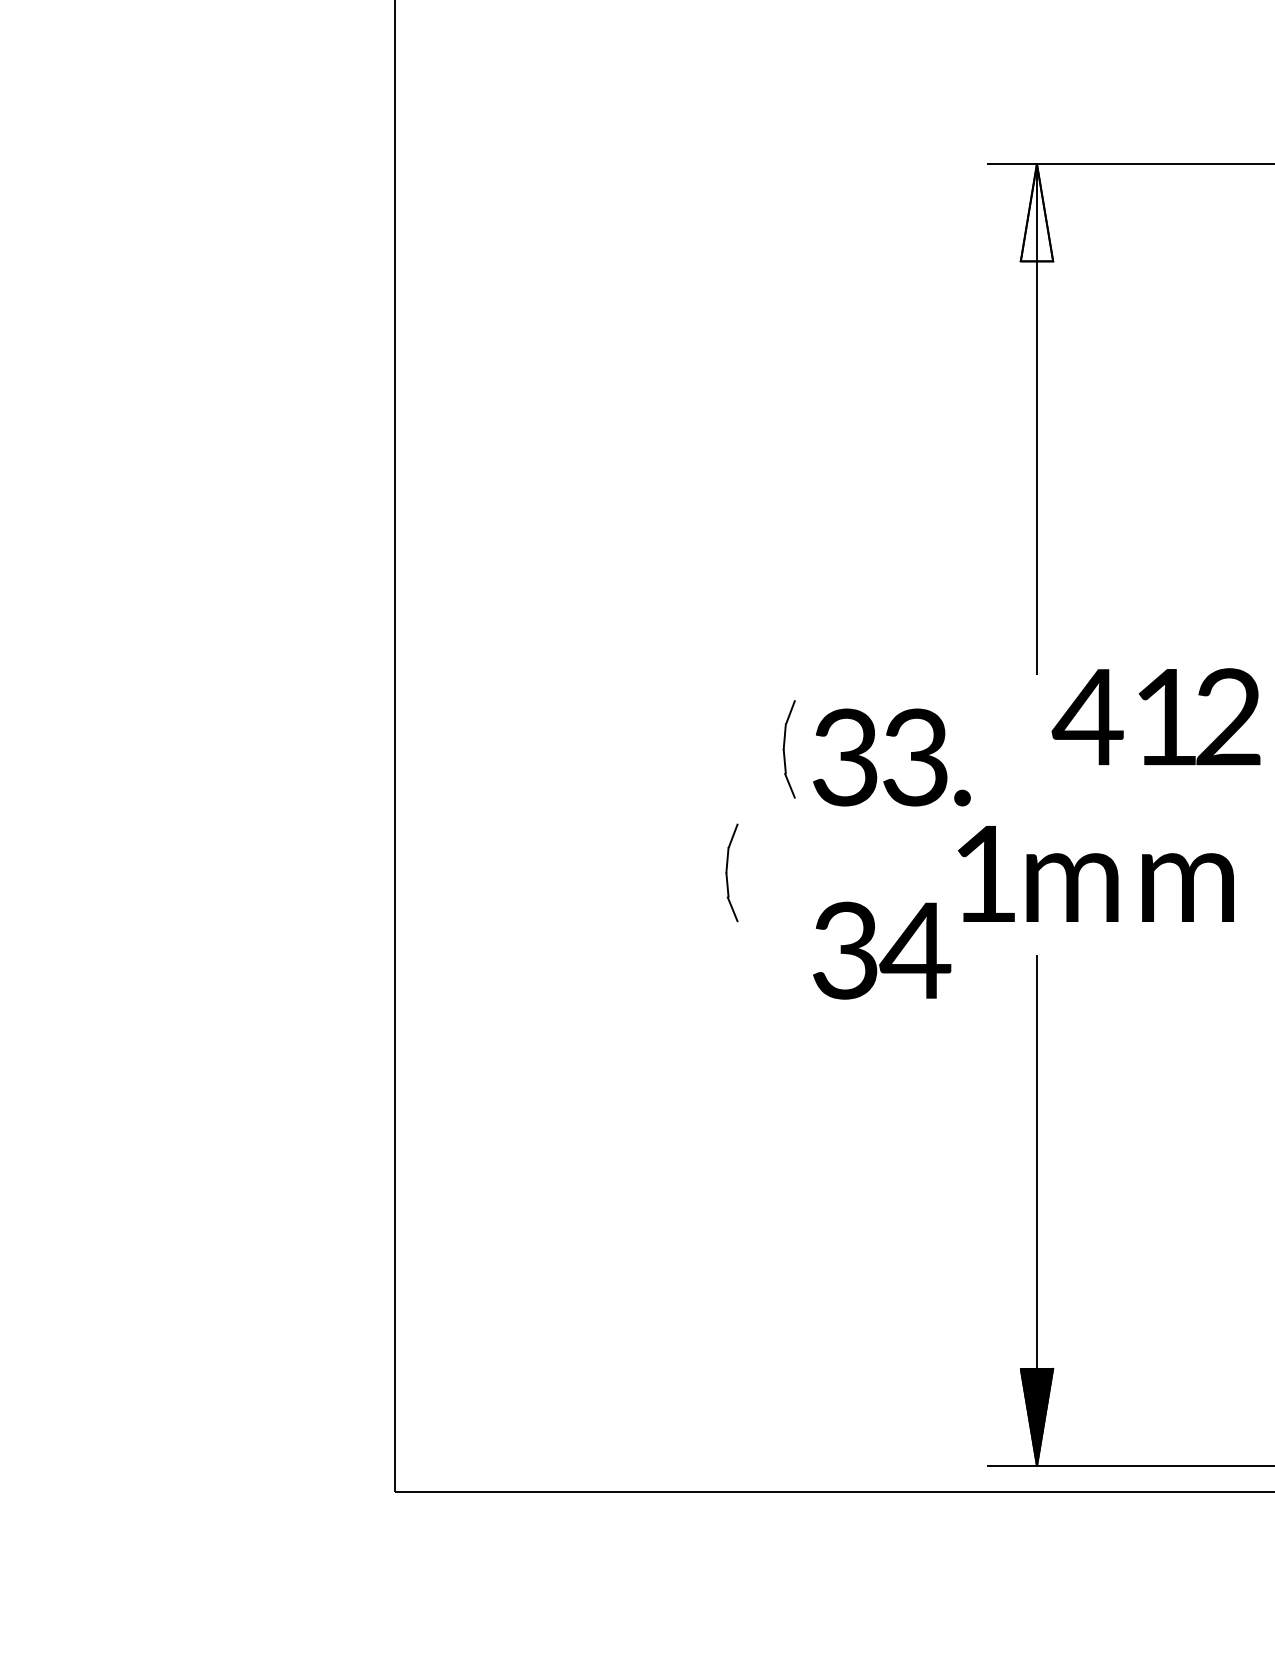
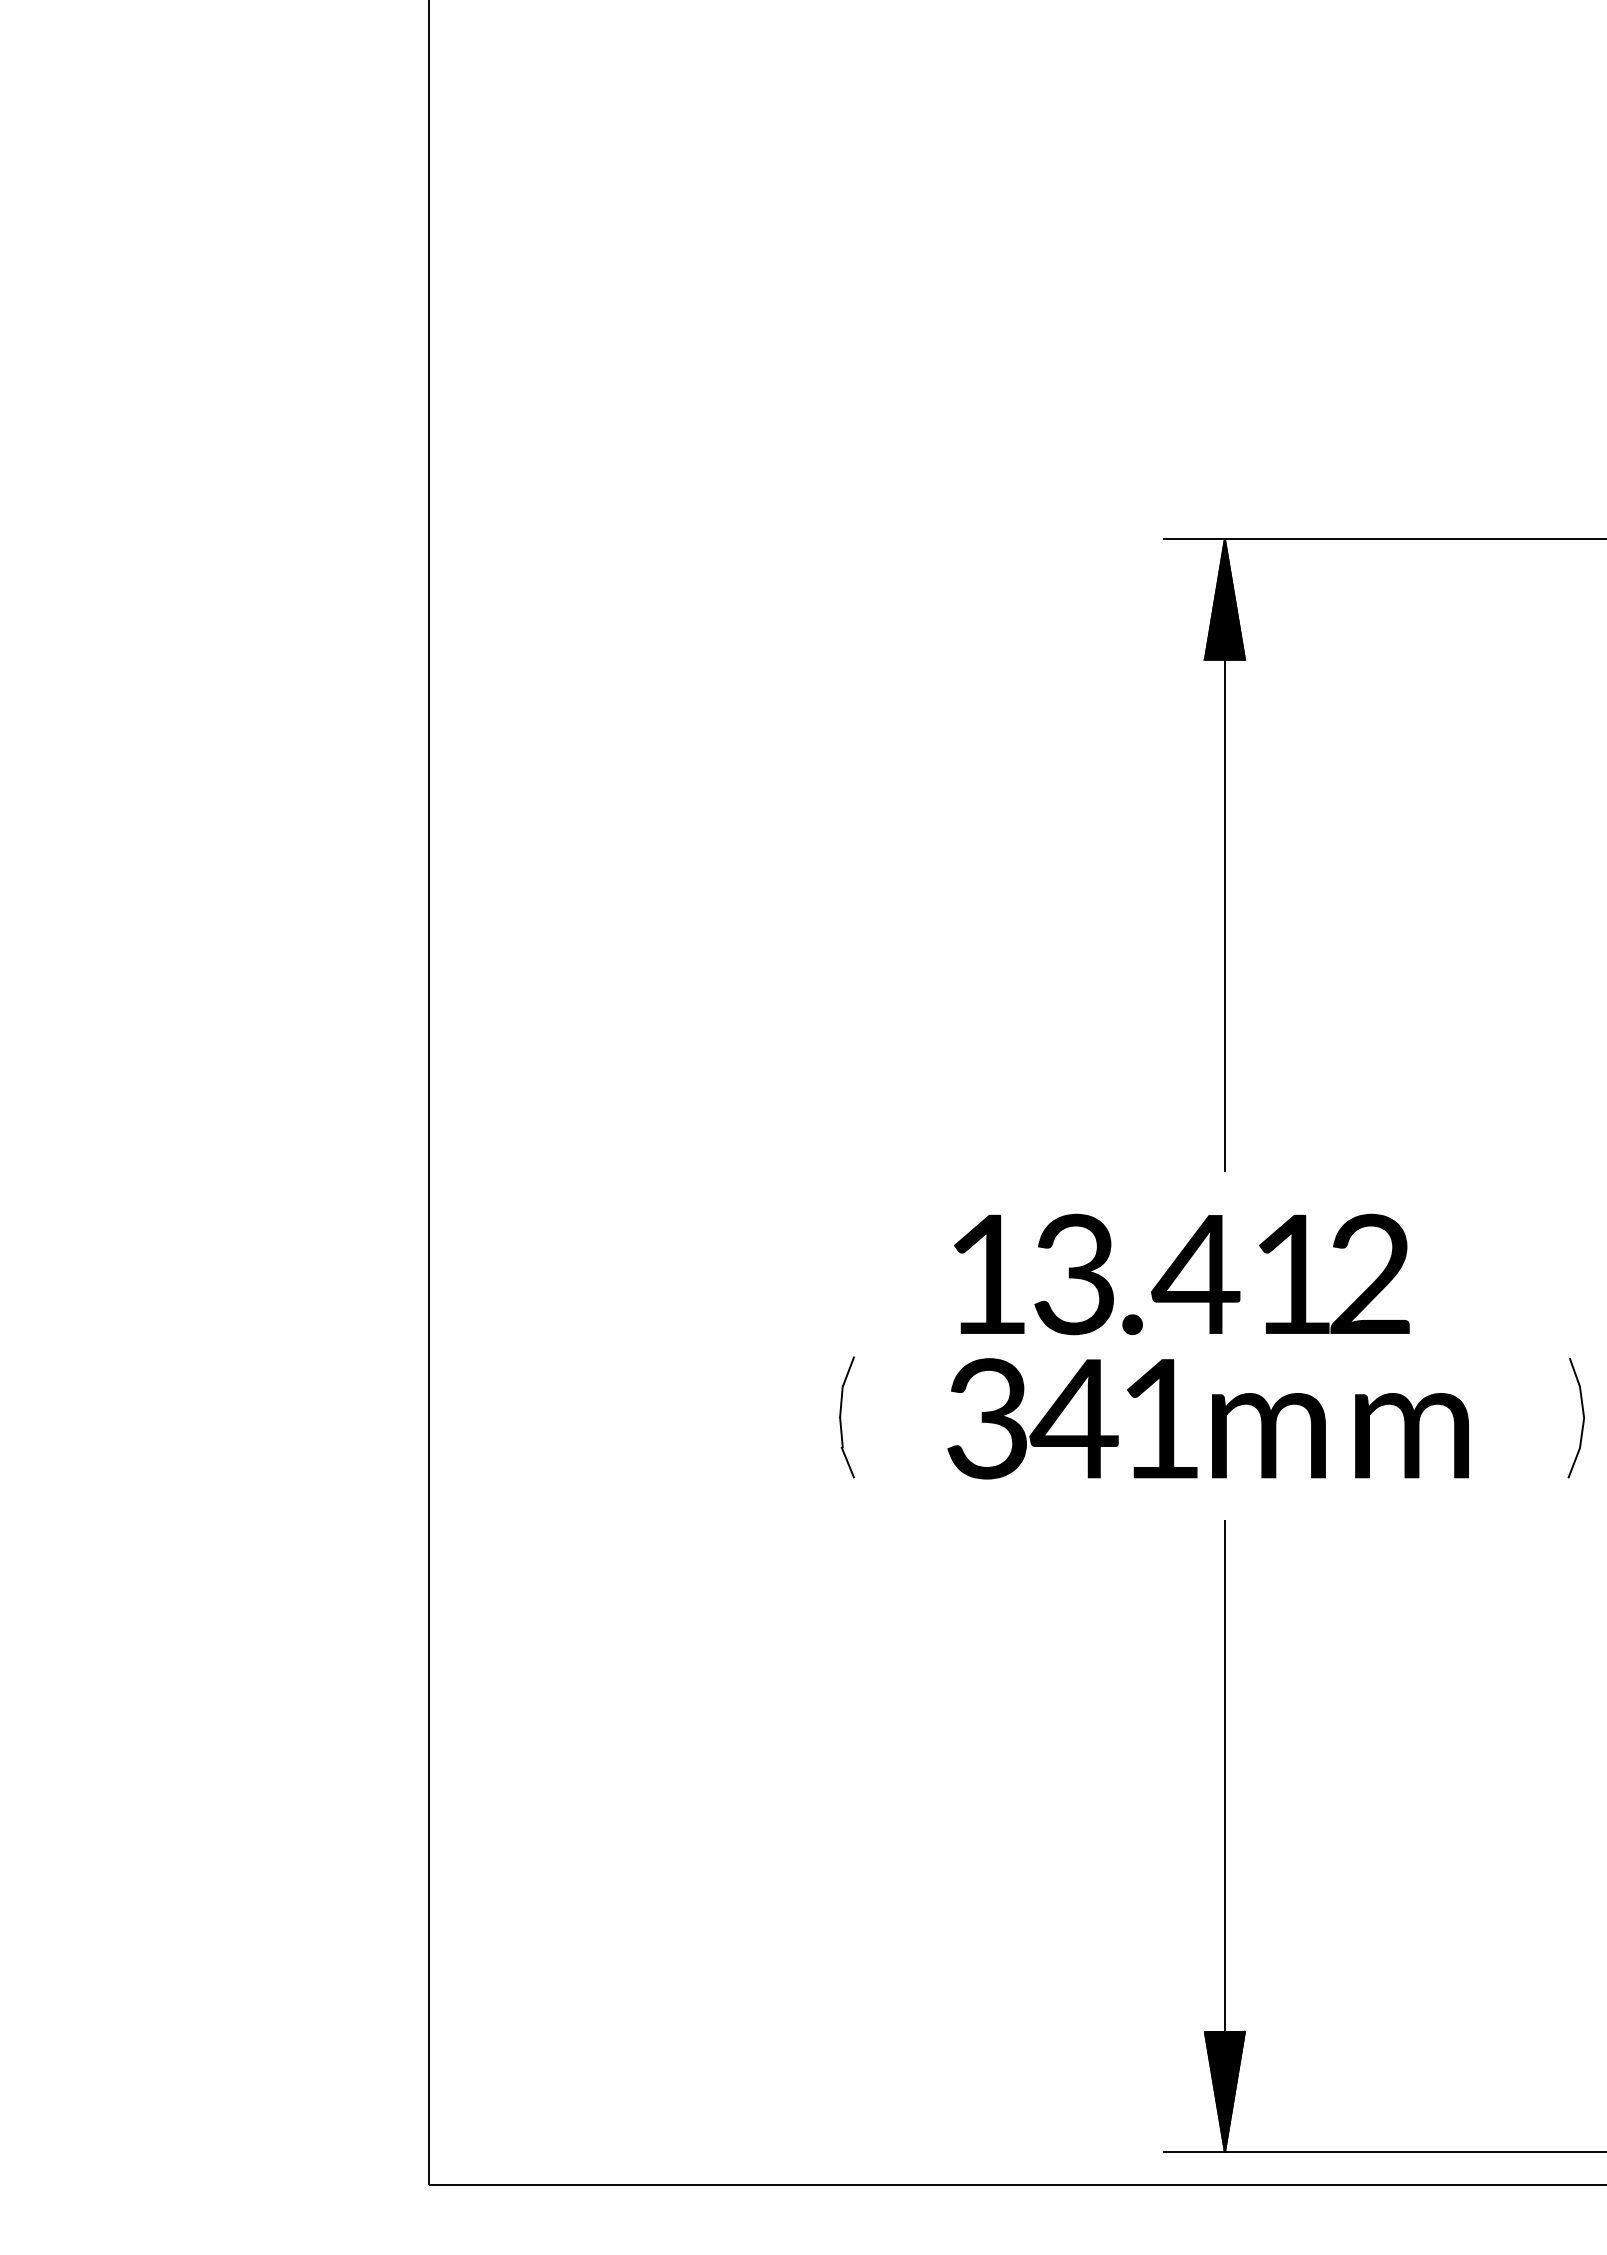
fill: (1036, 212) -> (1224, 599), added
text: (1156, 716) -> (1280, 1273), moved
part: (788, 749) -> (917, 1264), removed
text: (844, 757) -> (986, 1274), 3 -> 1
text: (881, 950) -> (1032, 1418), moved

